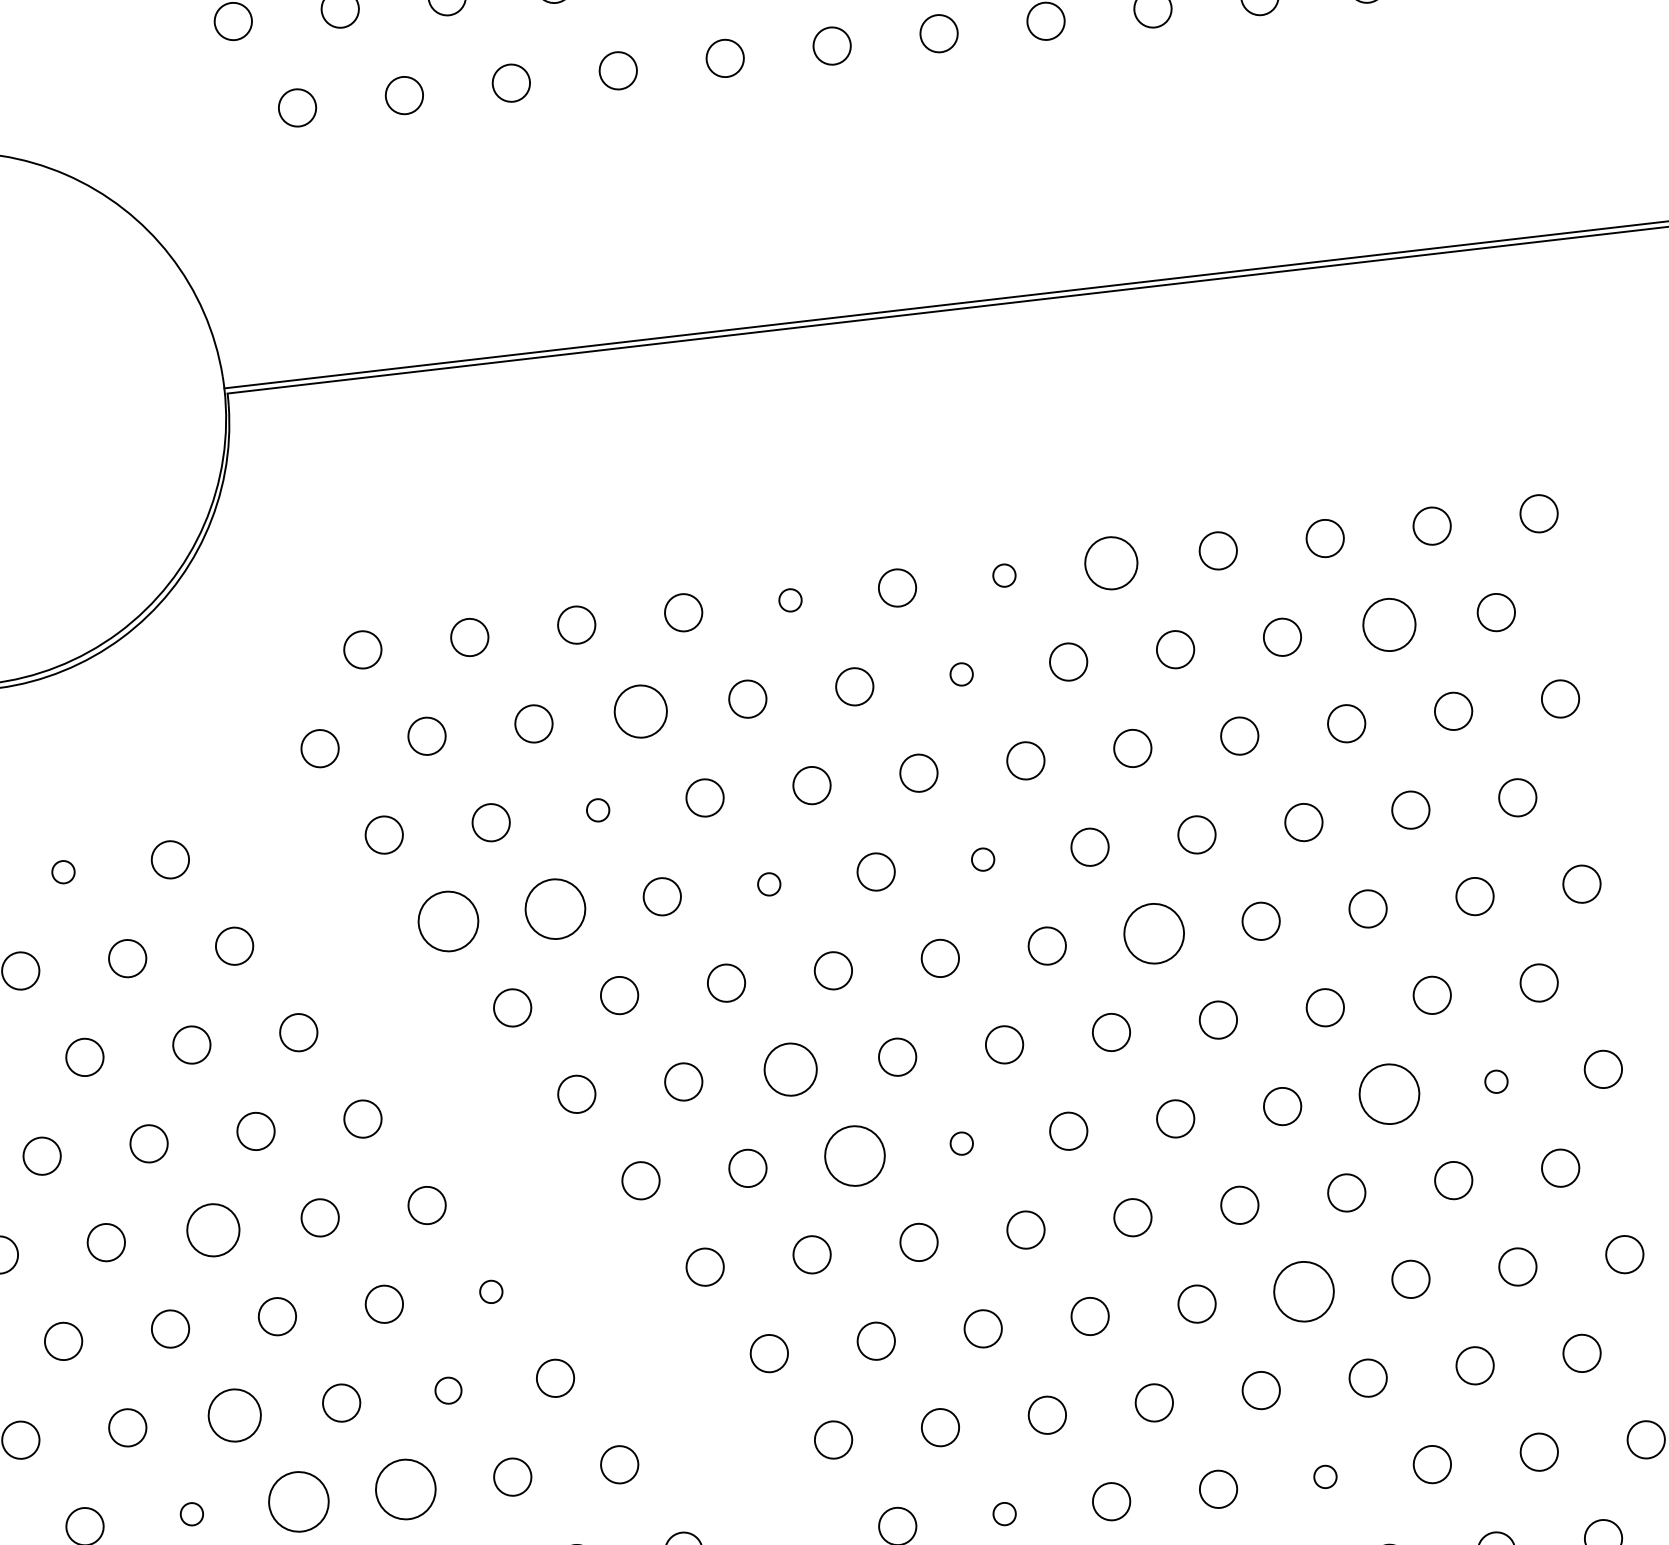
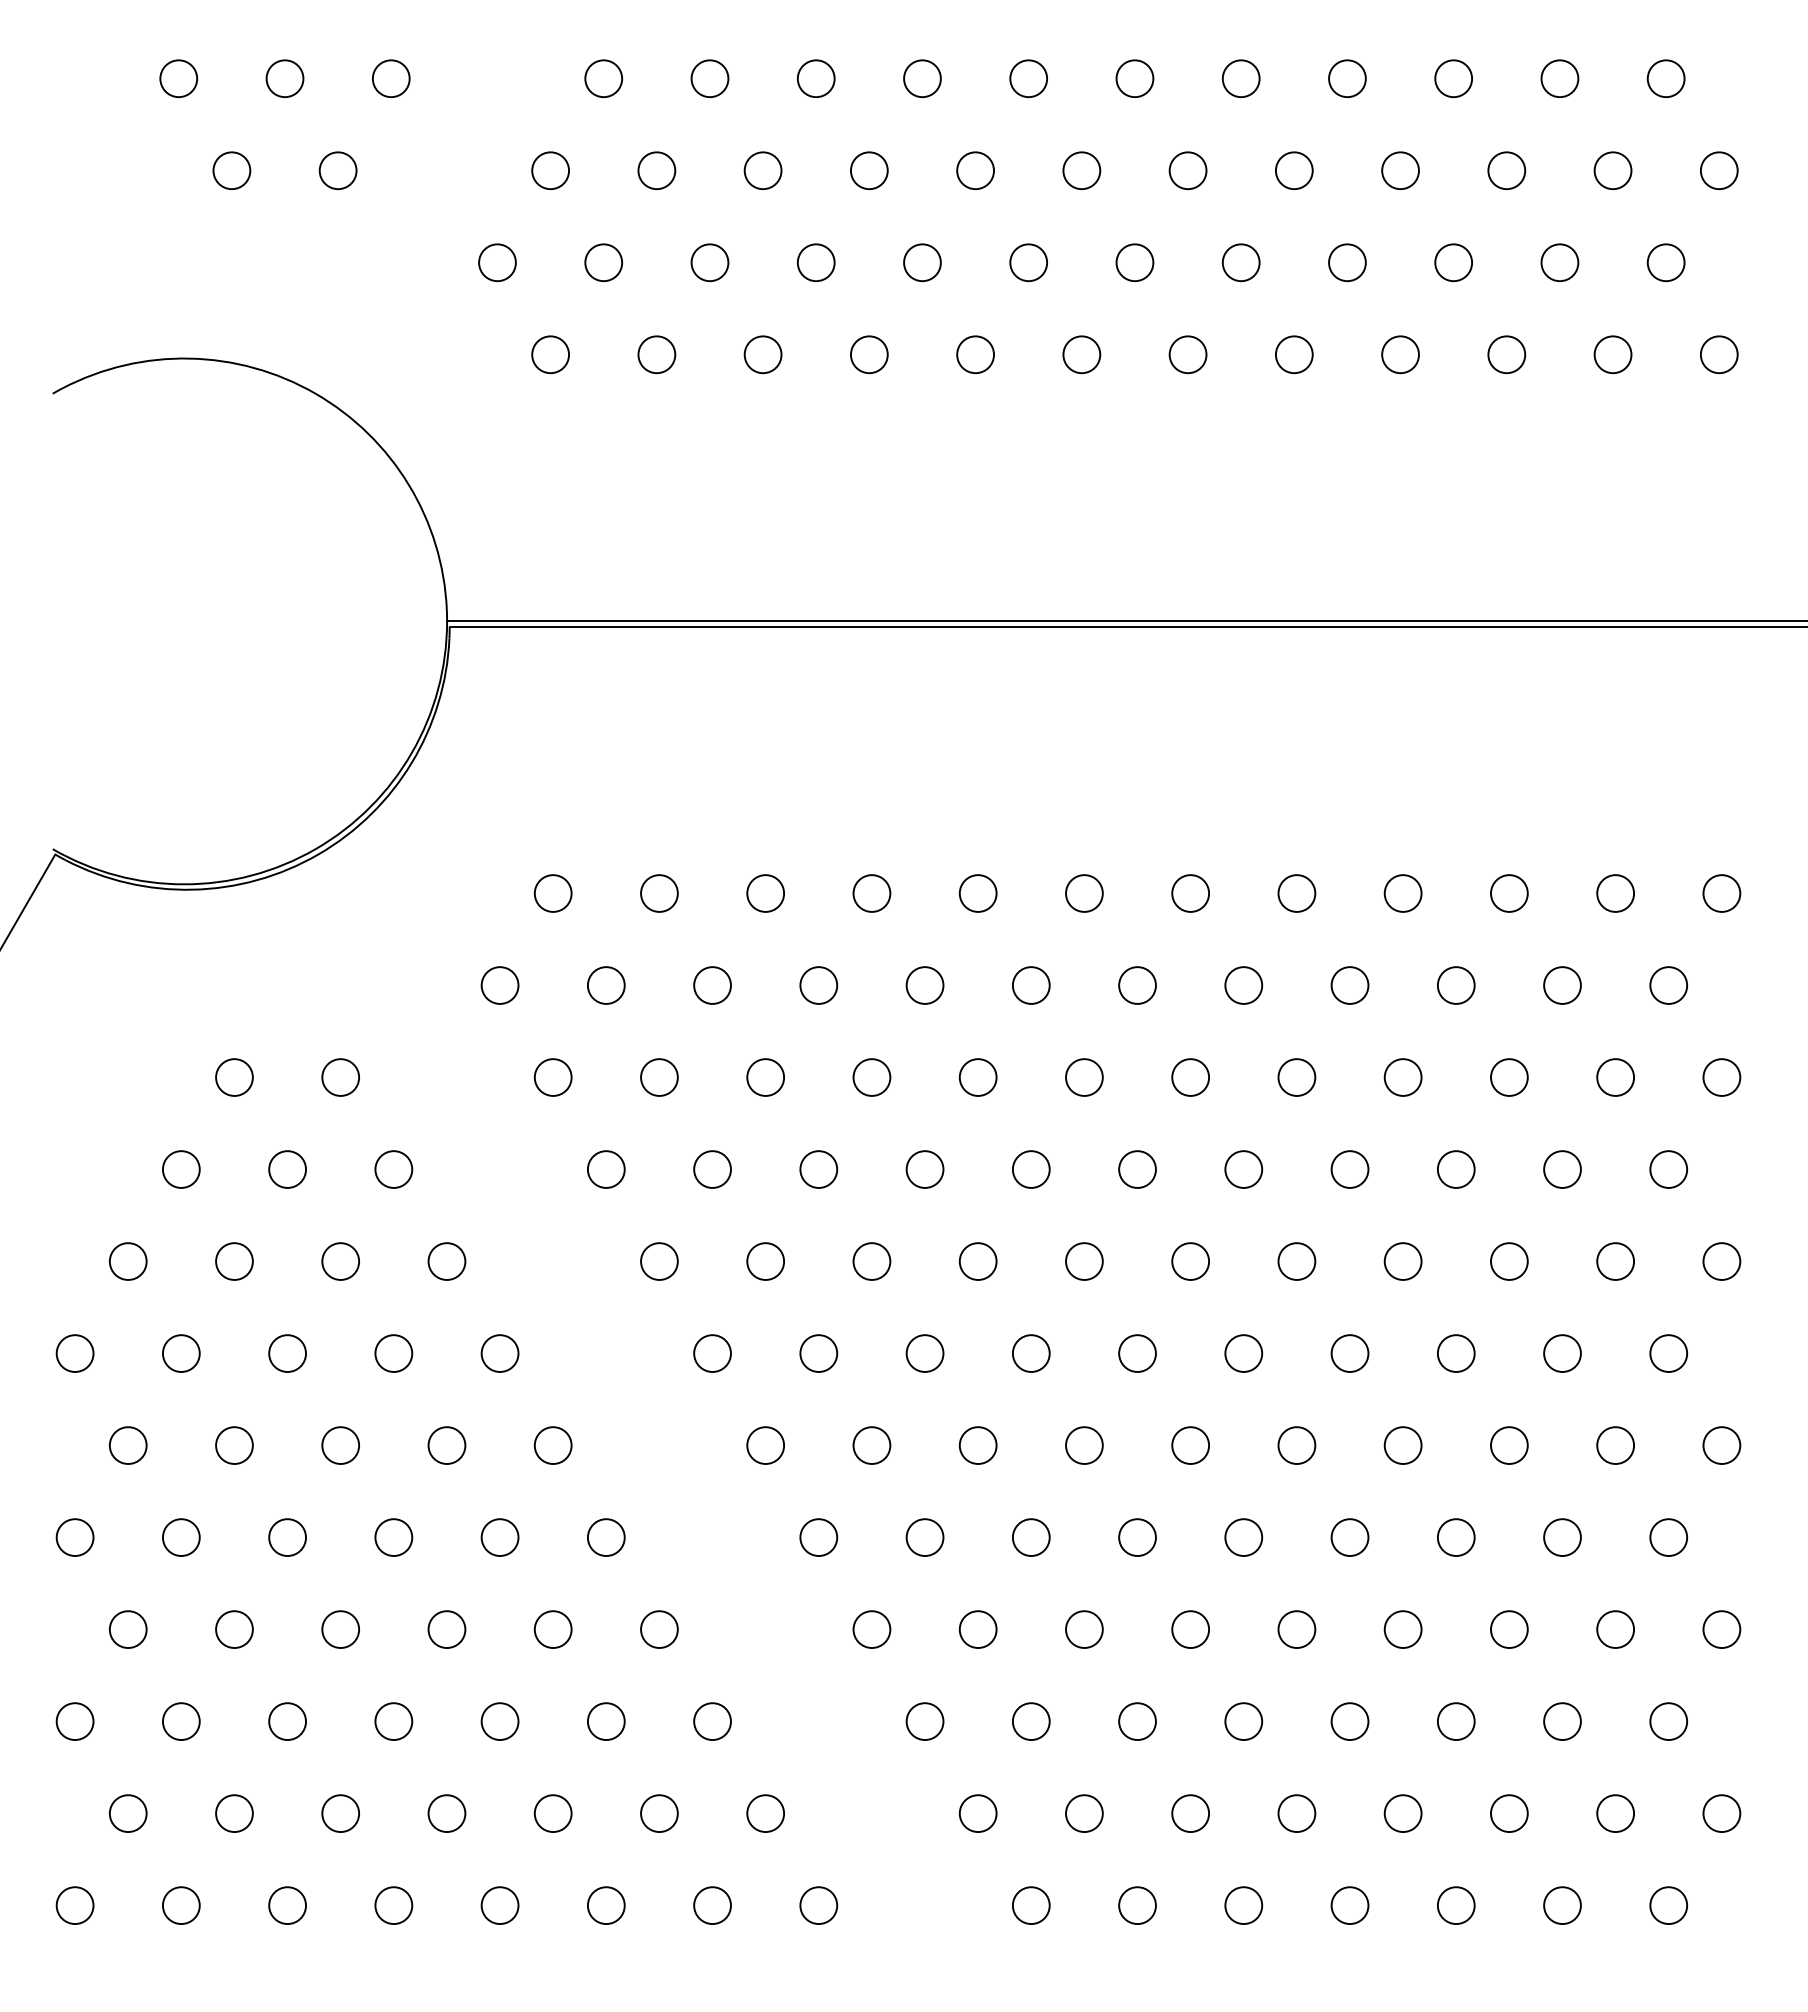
circle: (1110, 563) -> (1296, 893), size x0.71
circle: (1004, 575) -> (1190, 893), size x1.67
circle: (789, 600) -> (977, 893), size x1.67
circle: (1389, 624) -> (1562, 985), size x0.71
circle: (961, 674) -> (1137, 985), size x1.67
circle: (640, 711) -> (818, 985), size x0.71
circle: (597, 810) -> (765, 1077), size x1.67
circle: (983, 859) -> (1137, 1169), size x1.67
circle: (63, 872) -> (234, 1077), size x1.67
circle: (768, 884) -> (924, 1169), size x1.67
circle: (555, 909) -> (712, 1169), size x0.62
circle: (447, 921) -> (605, 1169), size x0.62
circle: (1153, 933) -> (1296, 1261), size x0.62
circle: (790, 1069) -> (924, 1353), size x0.71
circle: (1496, 1081) -> (1615, 1445), size x1.67
circle: (1389, 1094) -> (1509, 1445), size x0.62
circle: (961, 1143) -> (1084, 1445), size x1.67
circle: (854, 1156) -> (977, 1445), size x0.62
circle: (213, 1230) -> (340, 1445), size x0.71
circle: (490, 1291) -> (605, 1537), size x1.67
circle: (1303, 1291) -> (1402, 1629), size x0.62
circle: (447, 1390) -> (552, 1629), size x1.43
circle: (234, 1415) -> (340, 1629), size x0.71
circle: (1324, 1476) -> (1402, 1813), size x1.67
circle: (405, 1489) -> (499, 1721), size x0.62
circle: (298, 1501) -> (393, 1721), size x0.62
circle: (1004, 1513) -> (1084, 1813), size x1.67
circle: (191, 1514) -> (287, 1721), size x1.67

